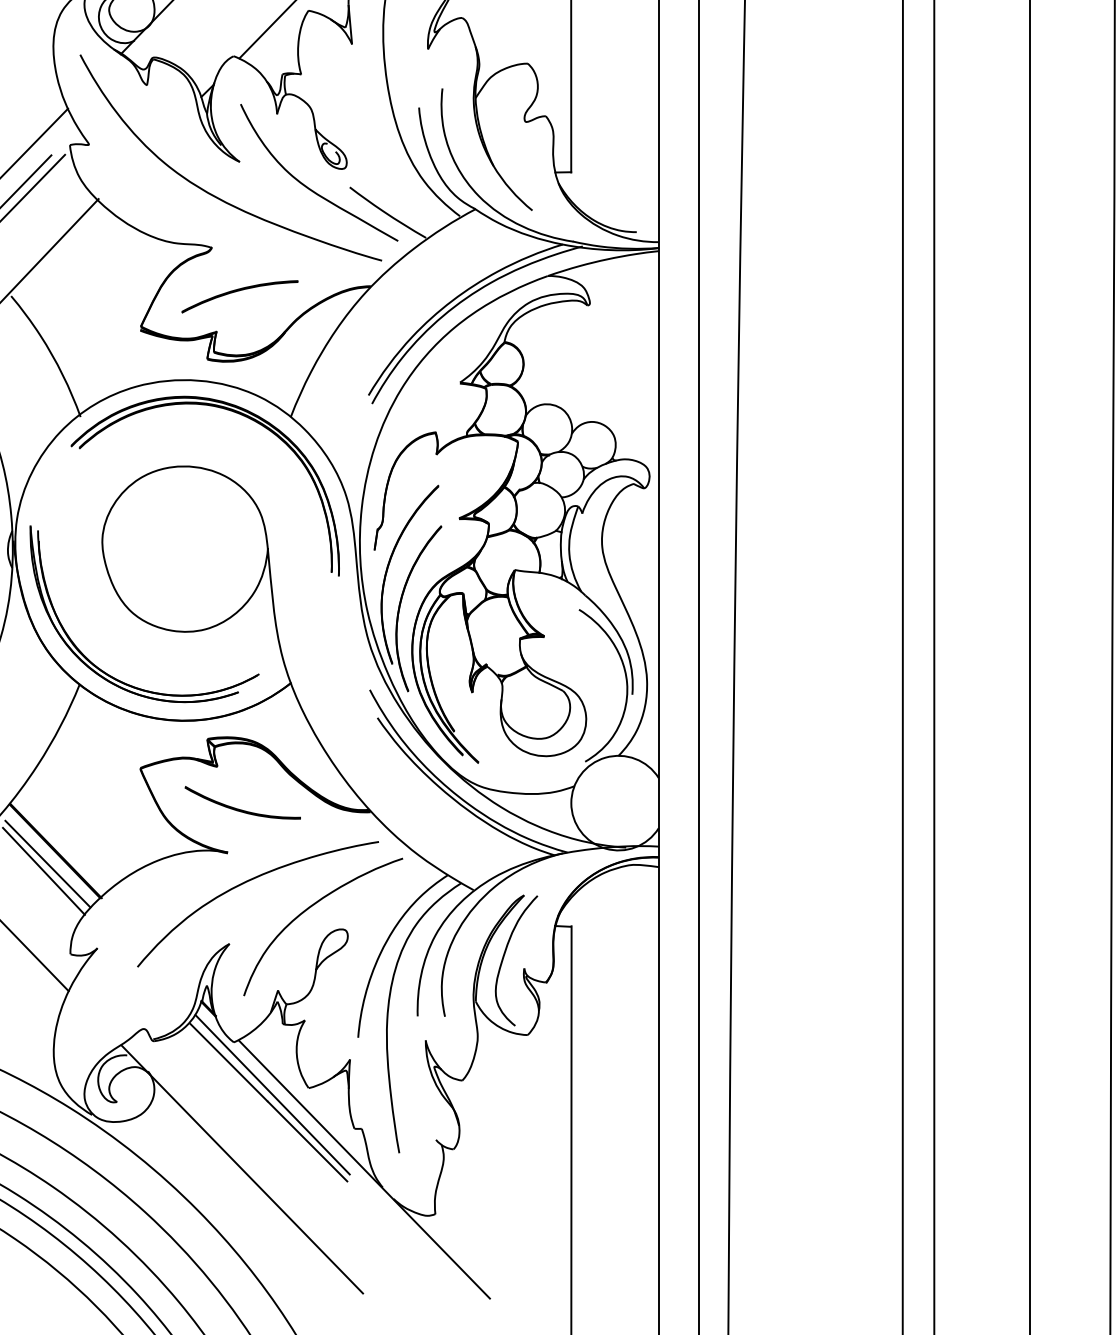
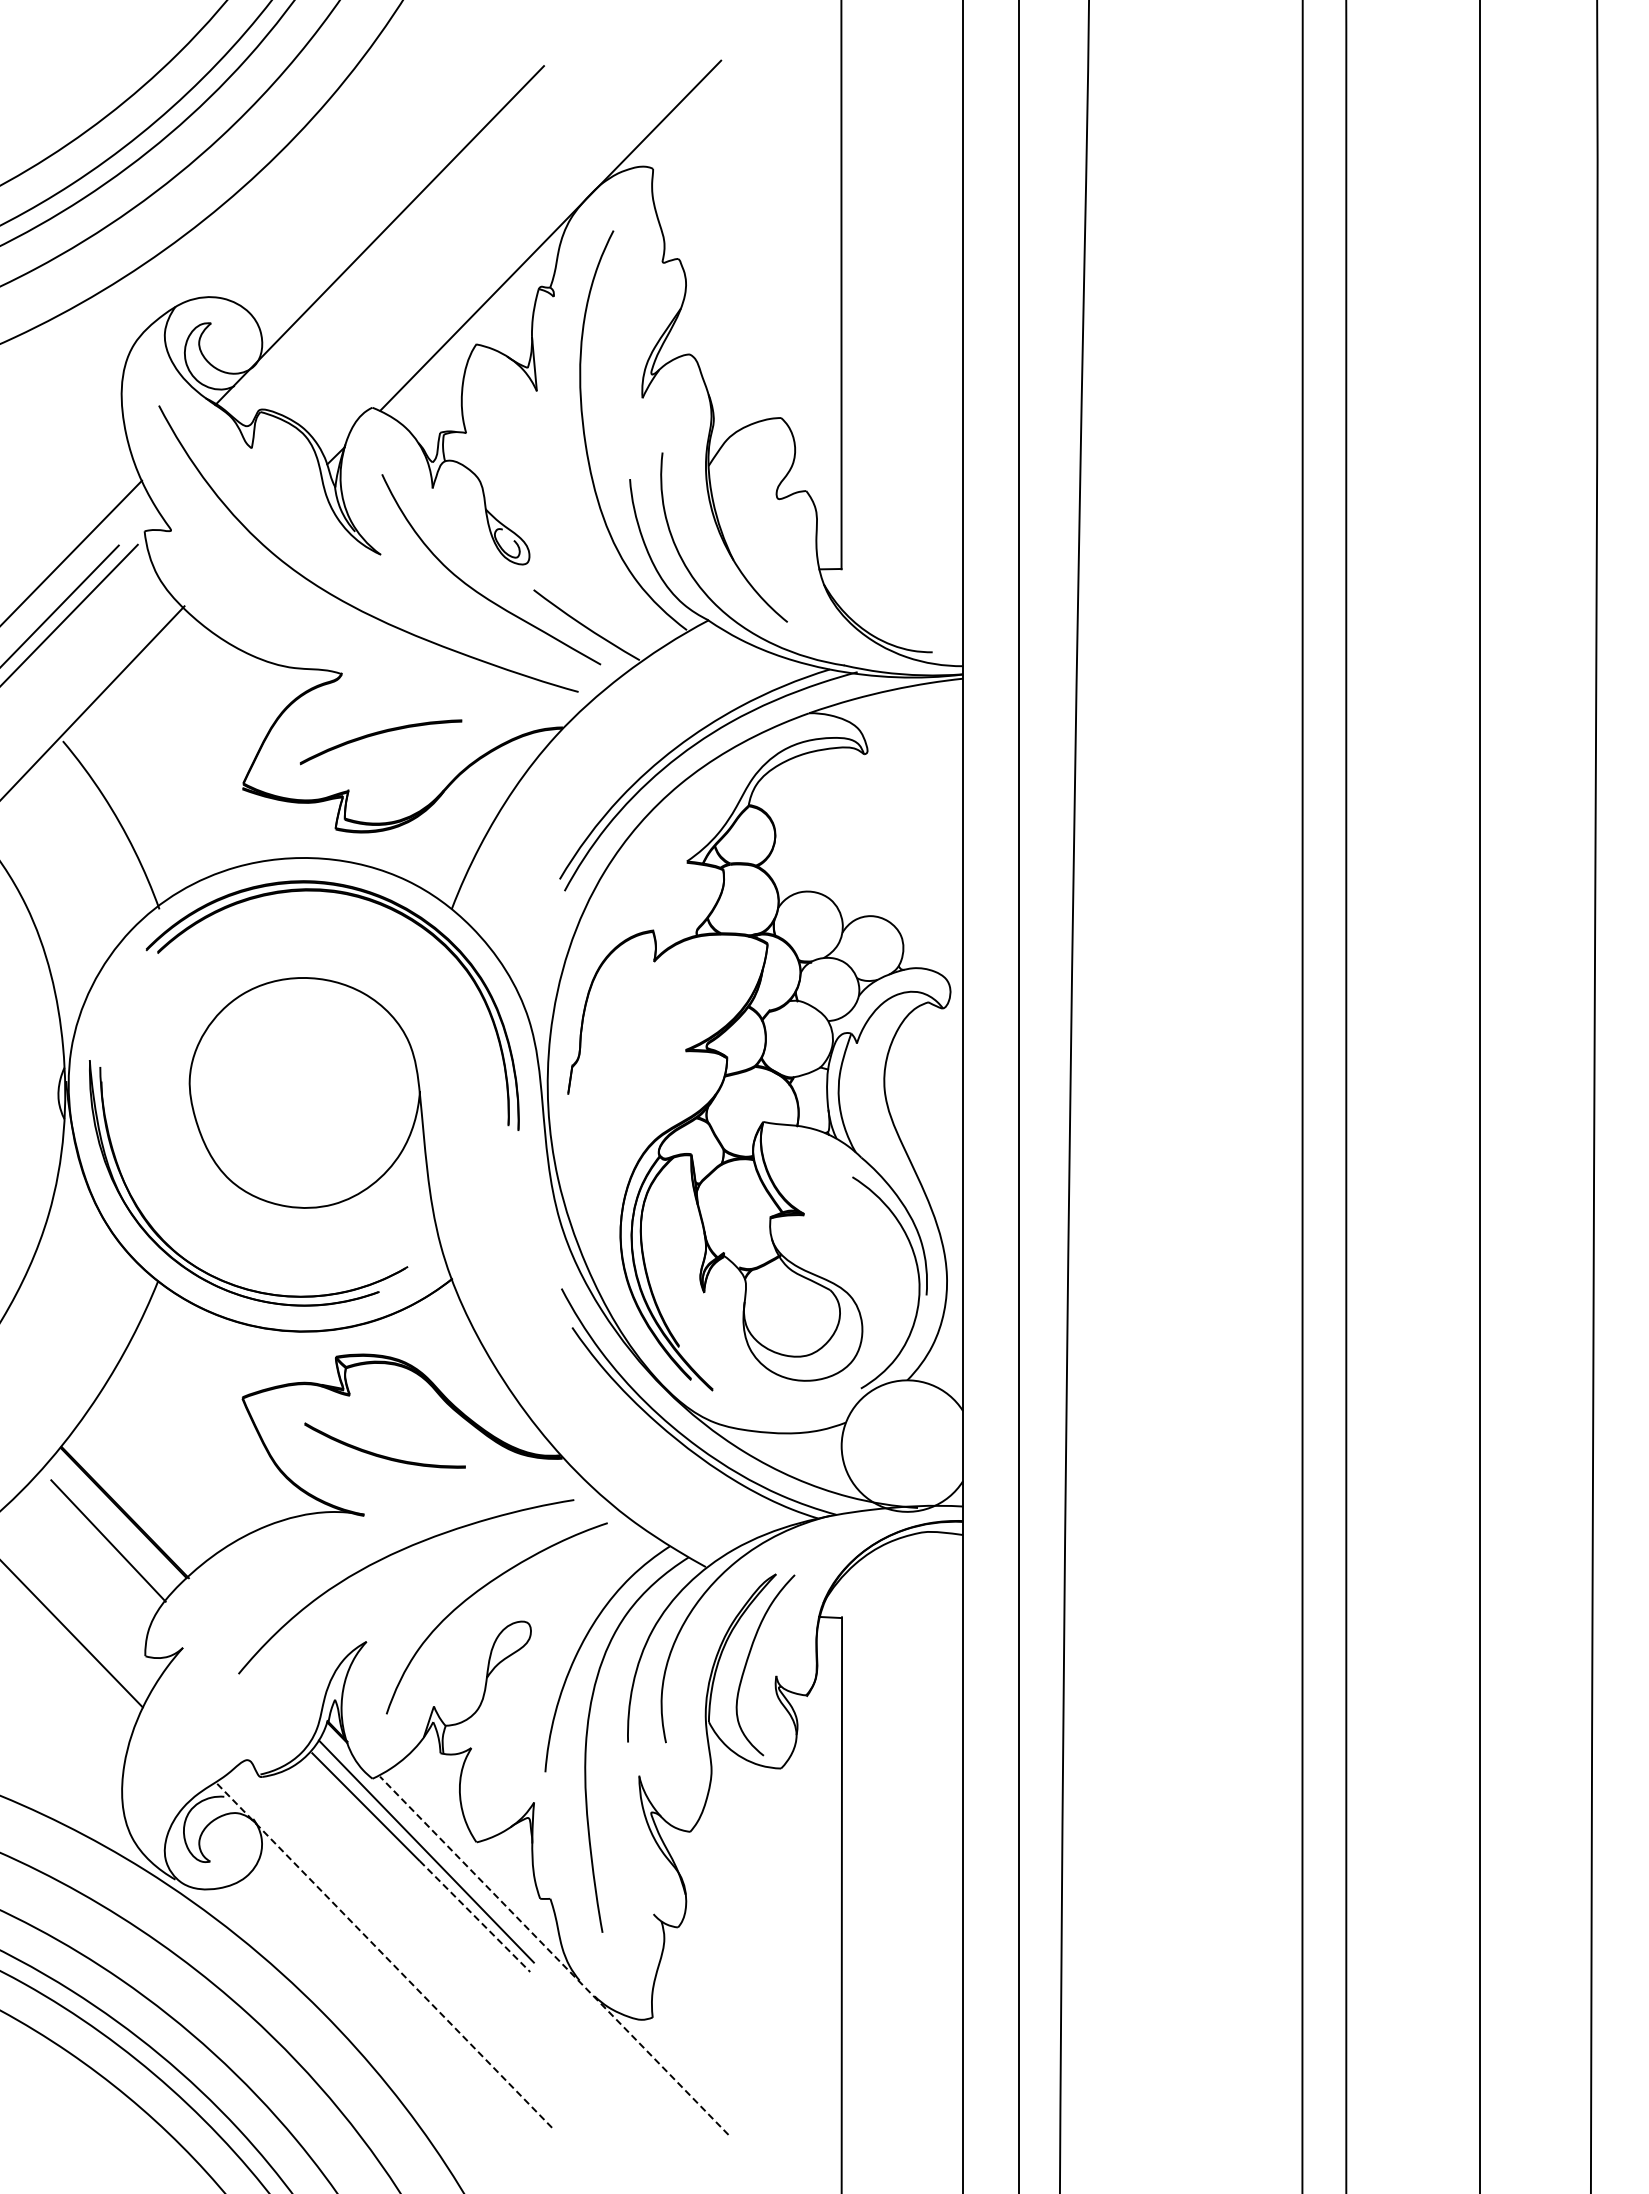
part: (406, 585) -> (612, 1143), removed
line: (47, 863) -> (113, 1530), removed
line: (307, 1141) -> (475, 1916), solid -> dashed
line: (242, 1169) -> (384, 1955), solid -> dashed
line: (364, 1169) -> (554, 1955), solid -> dashed

